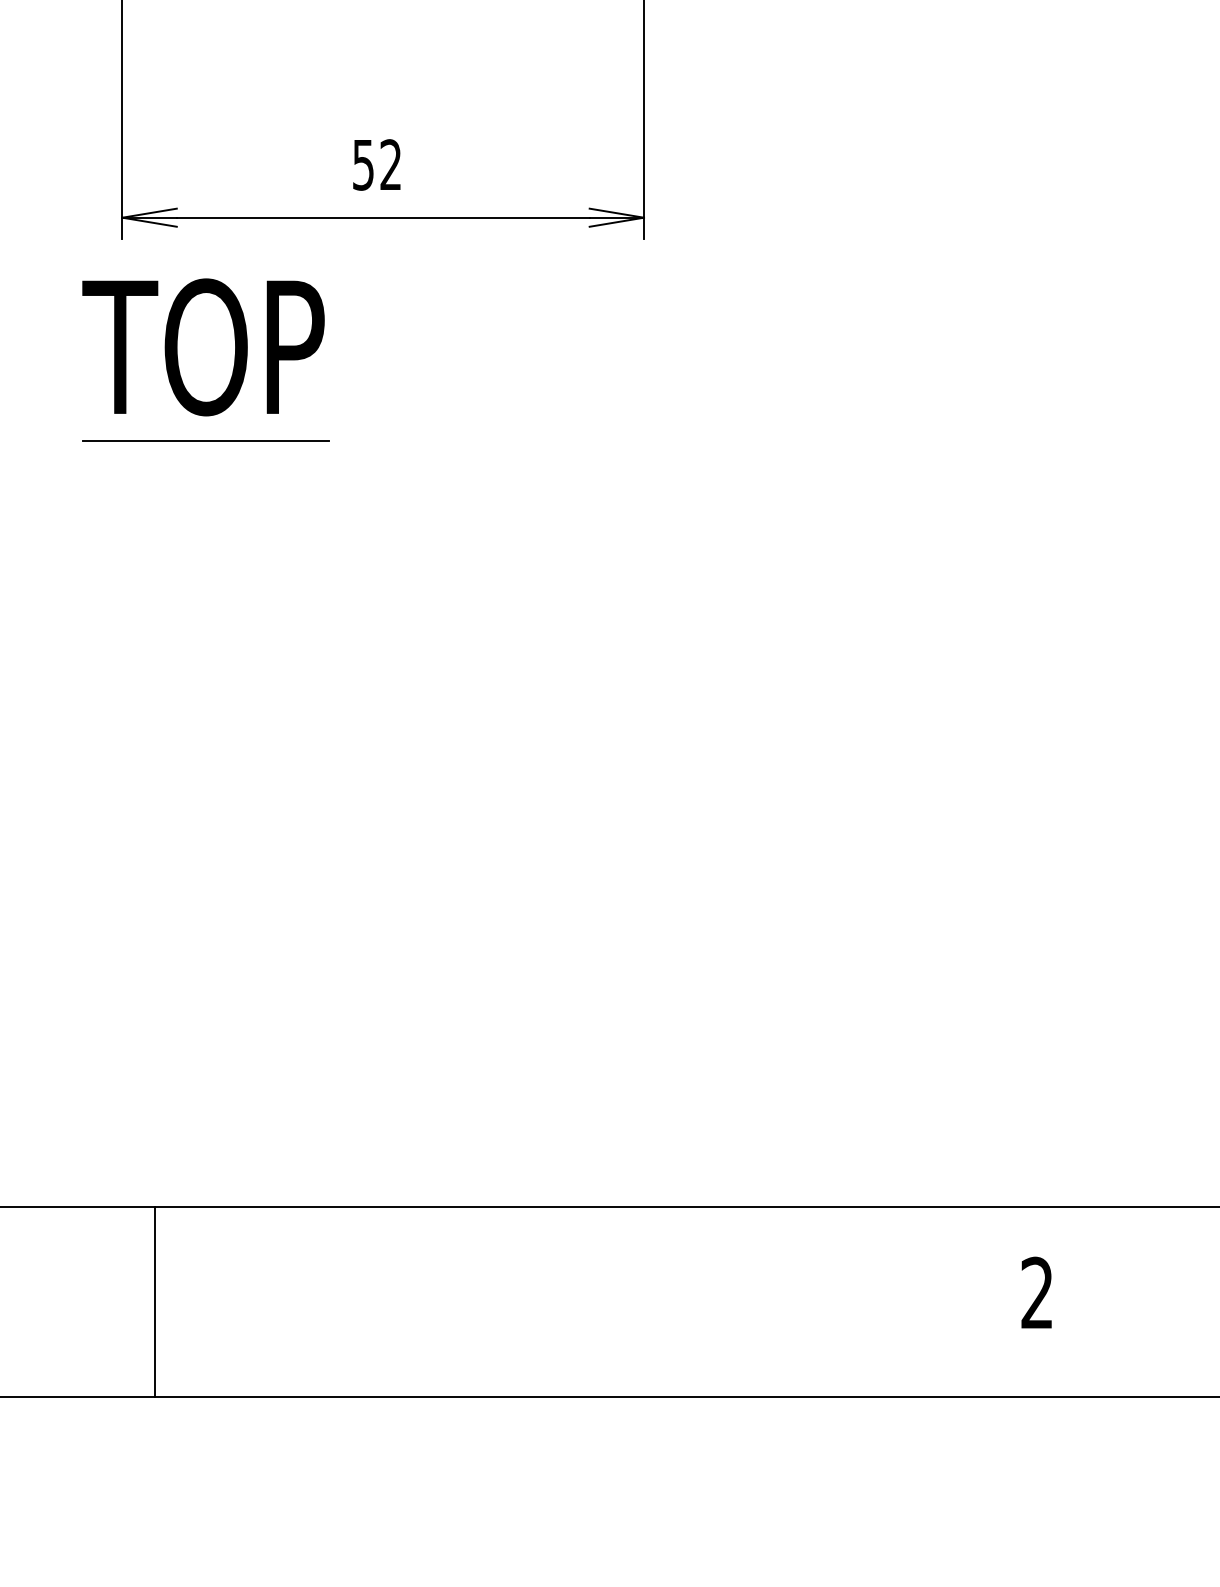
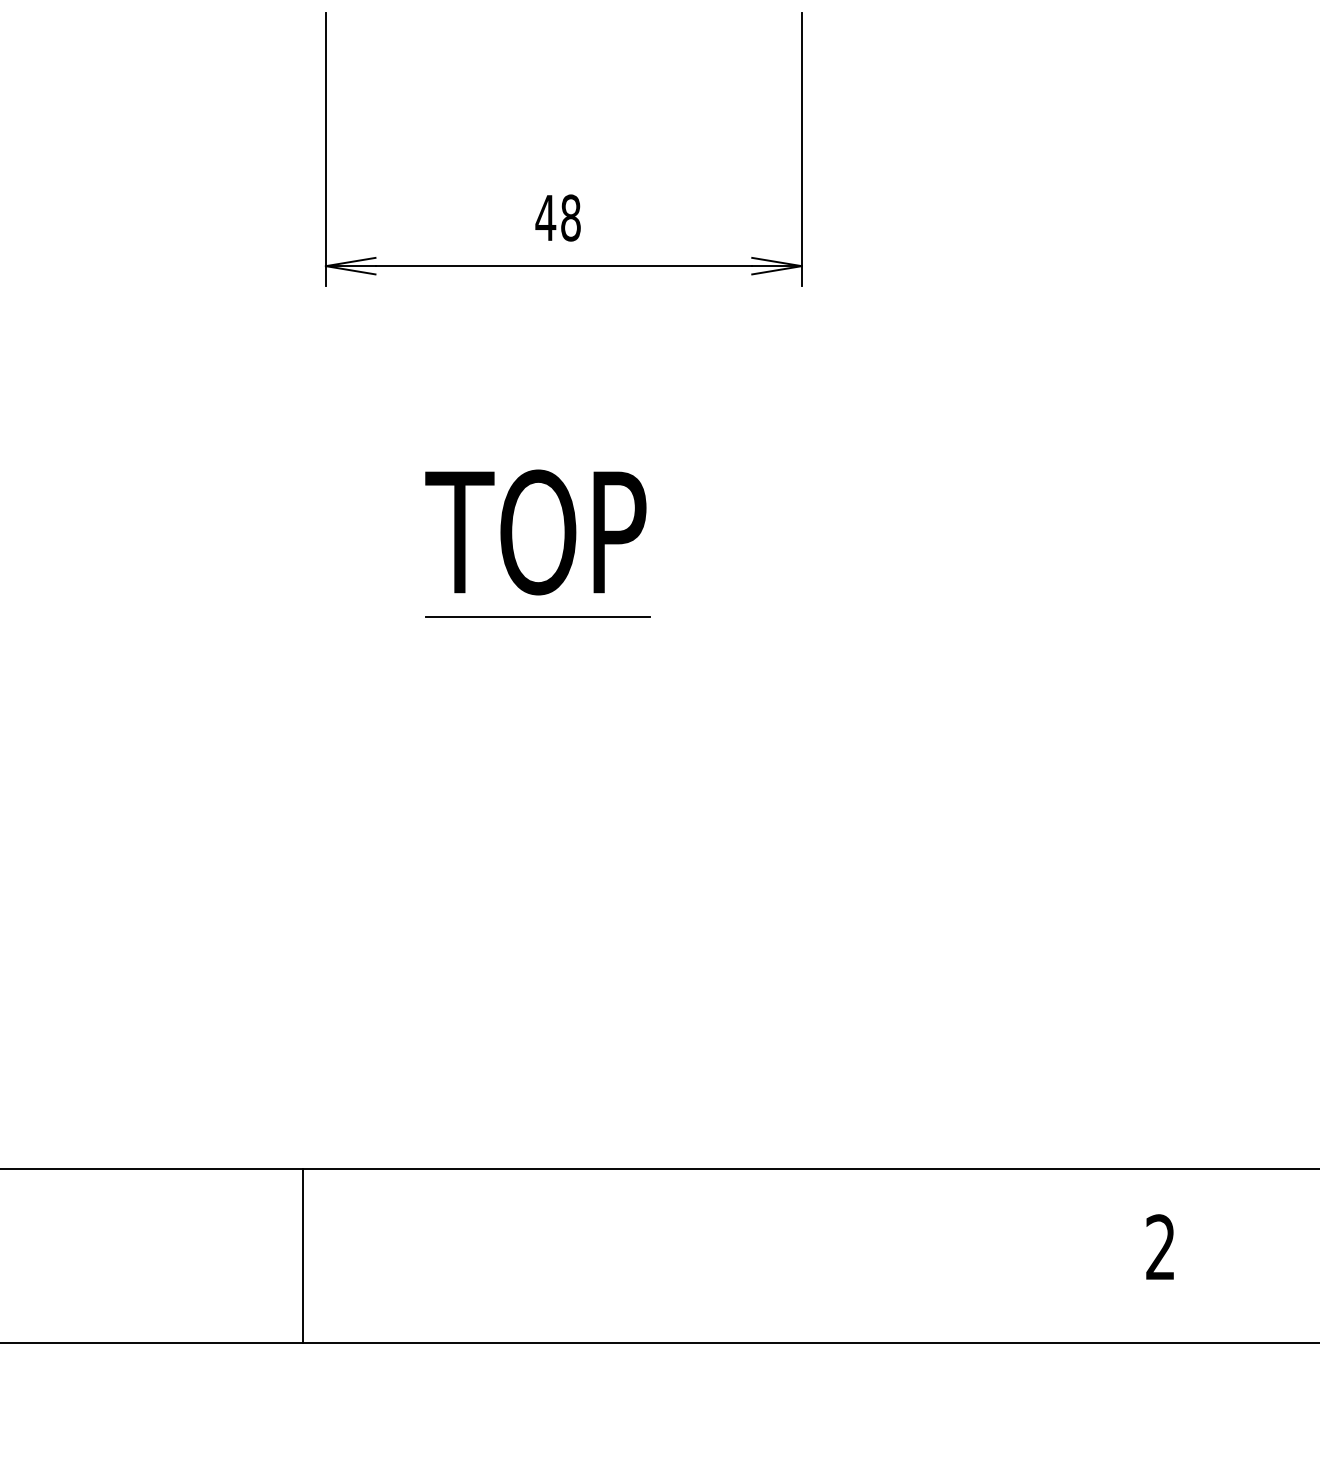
text: (376, 164) -> (557, 217), 52 -> 48
part: (205, 359) -> (537, 543), moved
line: (154, 1301) -> (303, 1255), moved

